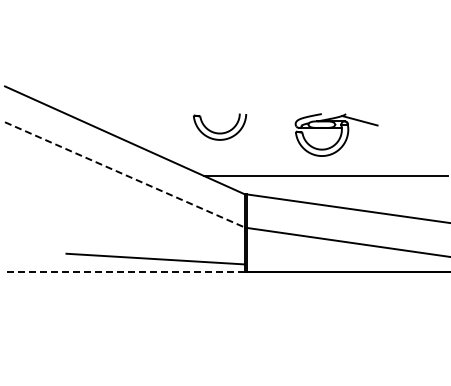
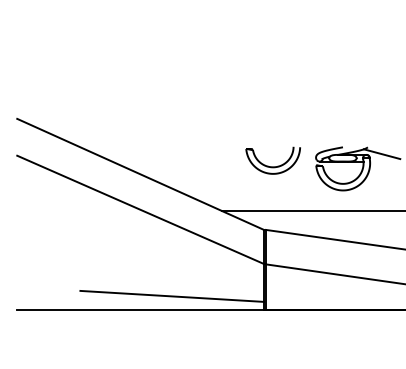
part: (220, 126) -> (273, 160), moved
line: (125, 175) -> (141, 210), dashed -> solid
line: (124, 271) -> (140, 309), dashed -> solid

